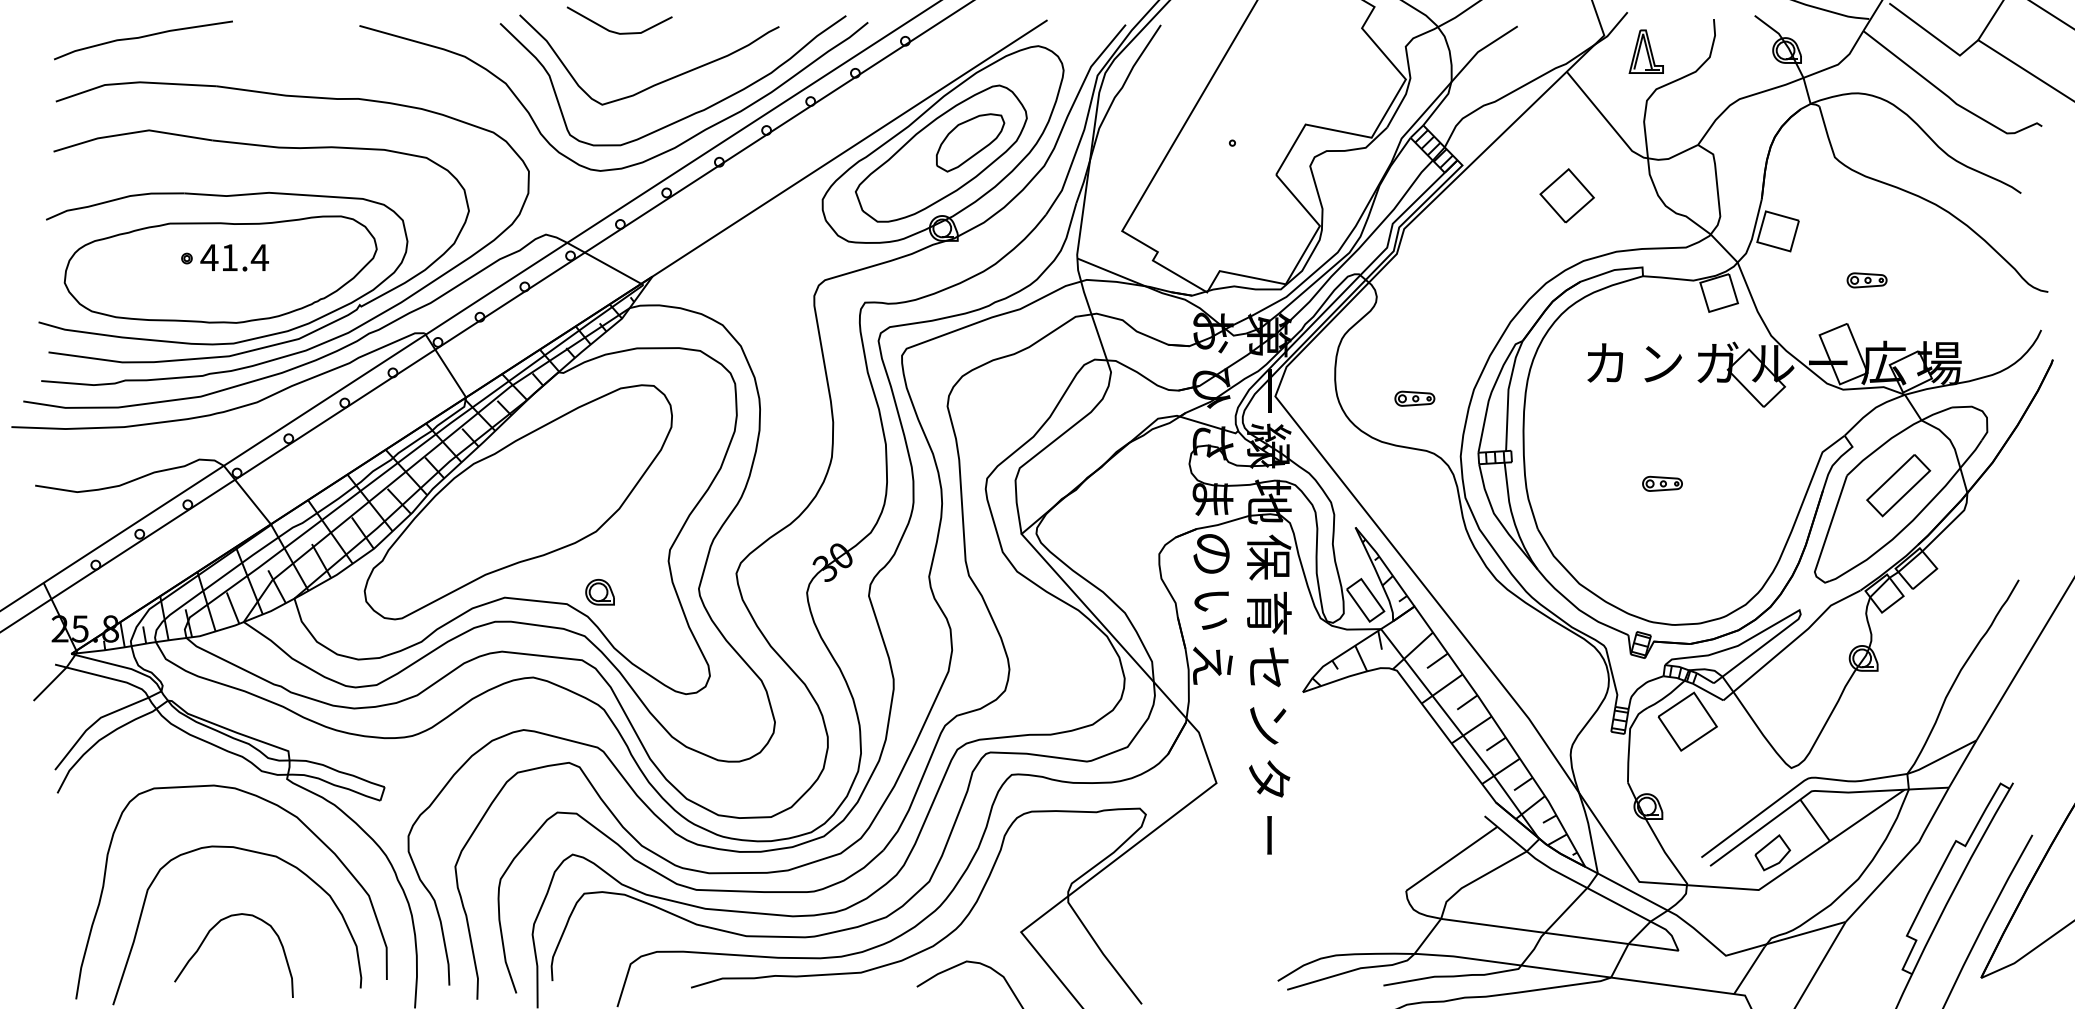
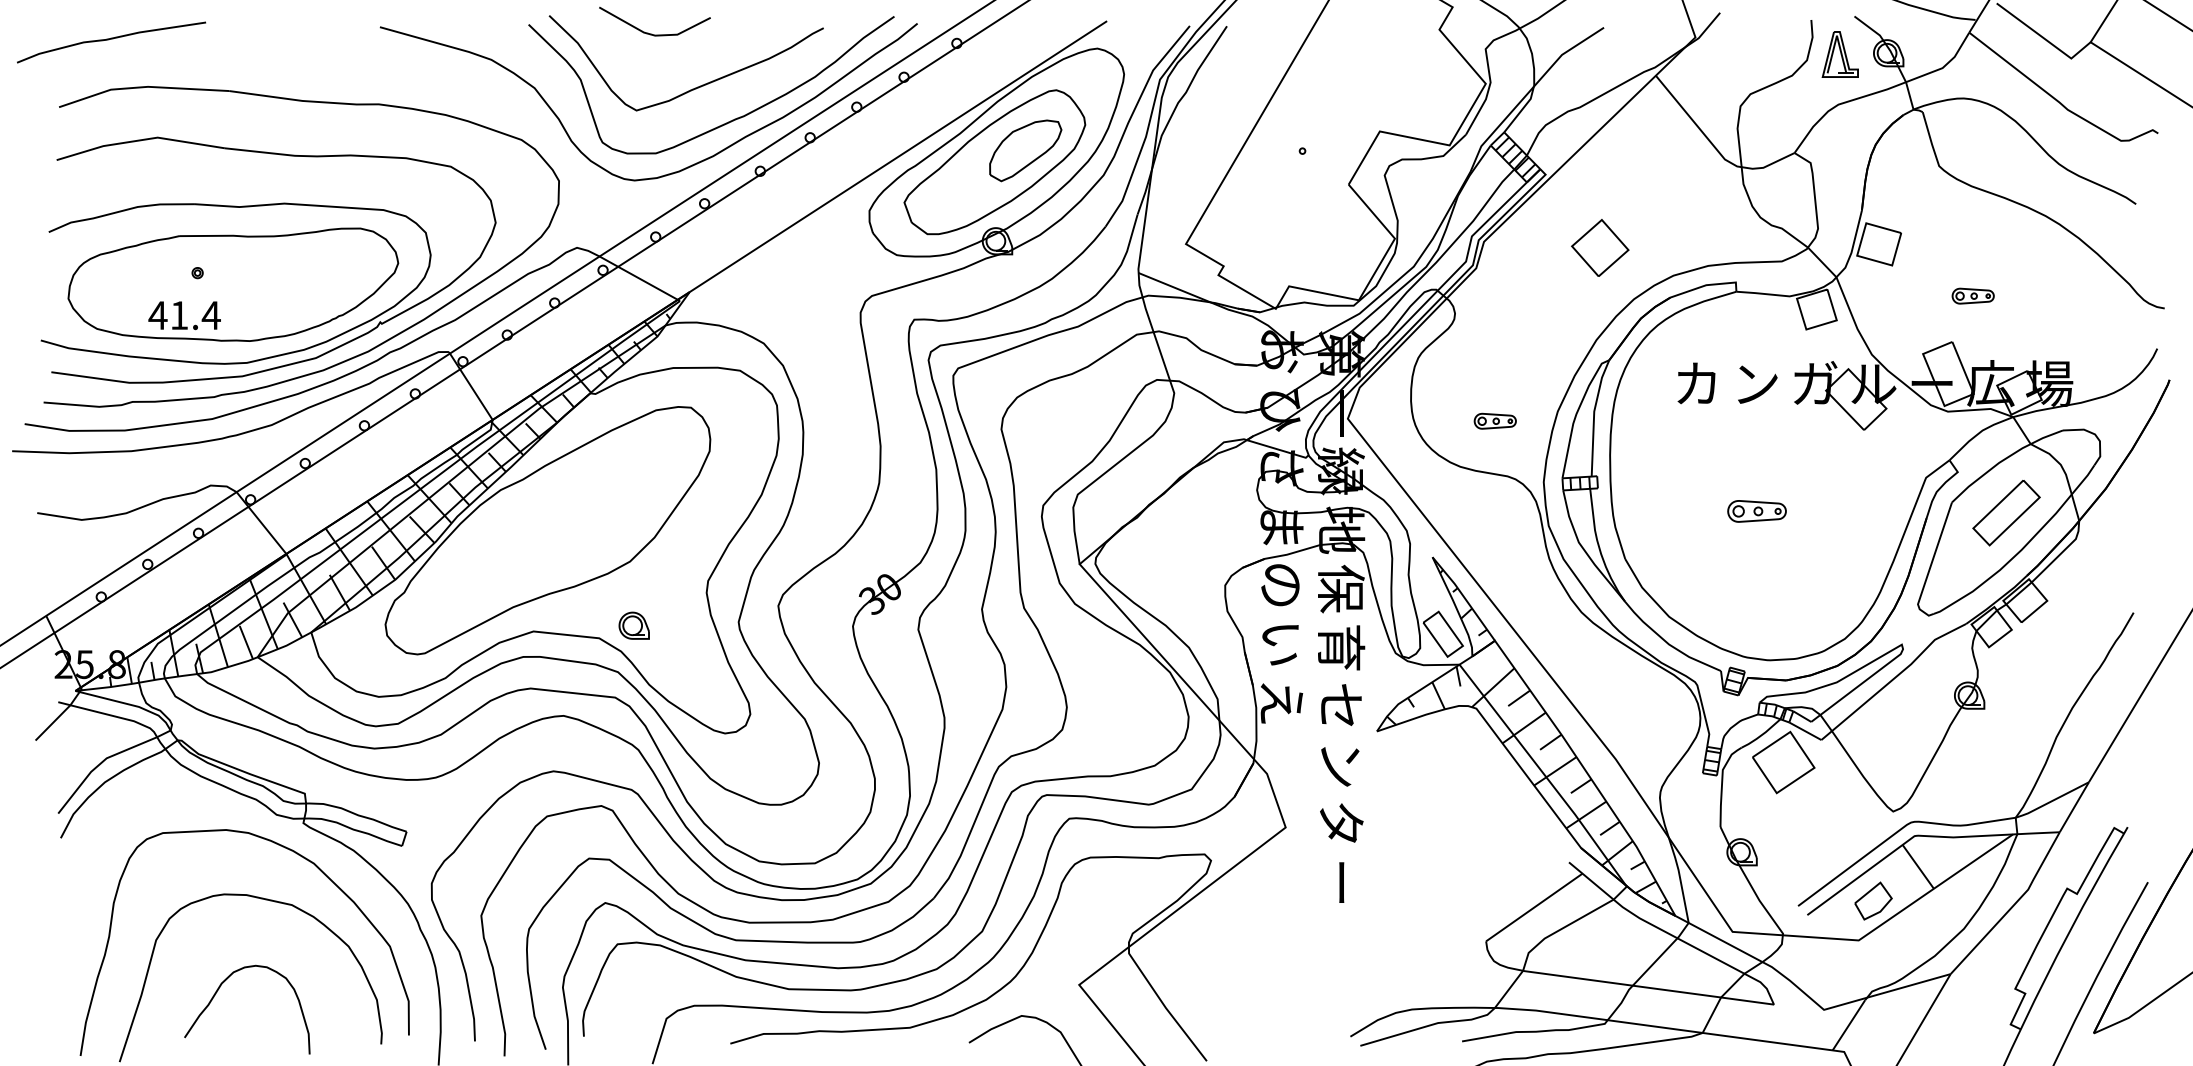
curve: (141, 38) -> (109, 40), moved
part: (1645, 51) -> (1839, 54), moved
part: (1566, 195) -> (1599, 247), moved
text: (234, 257) -> (184, 315), moved
part: (1662, 483) -> (1756, 510), size x1.4

